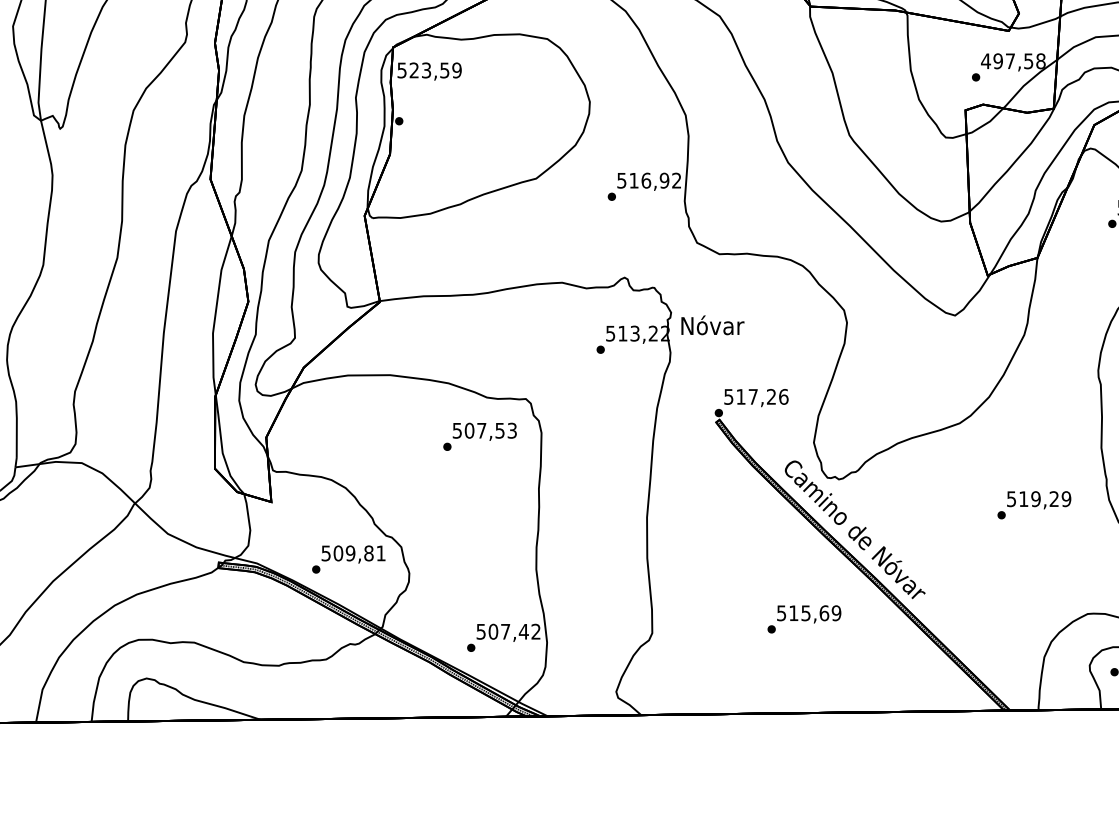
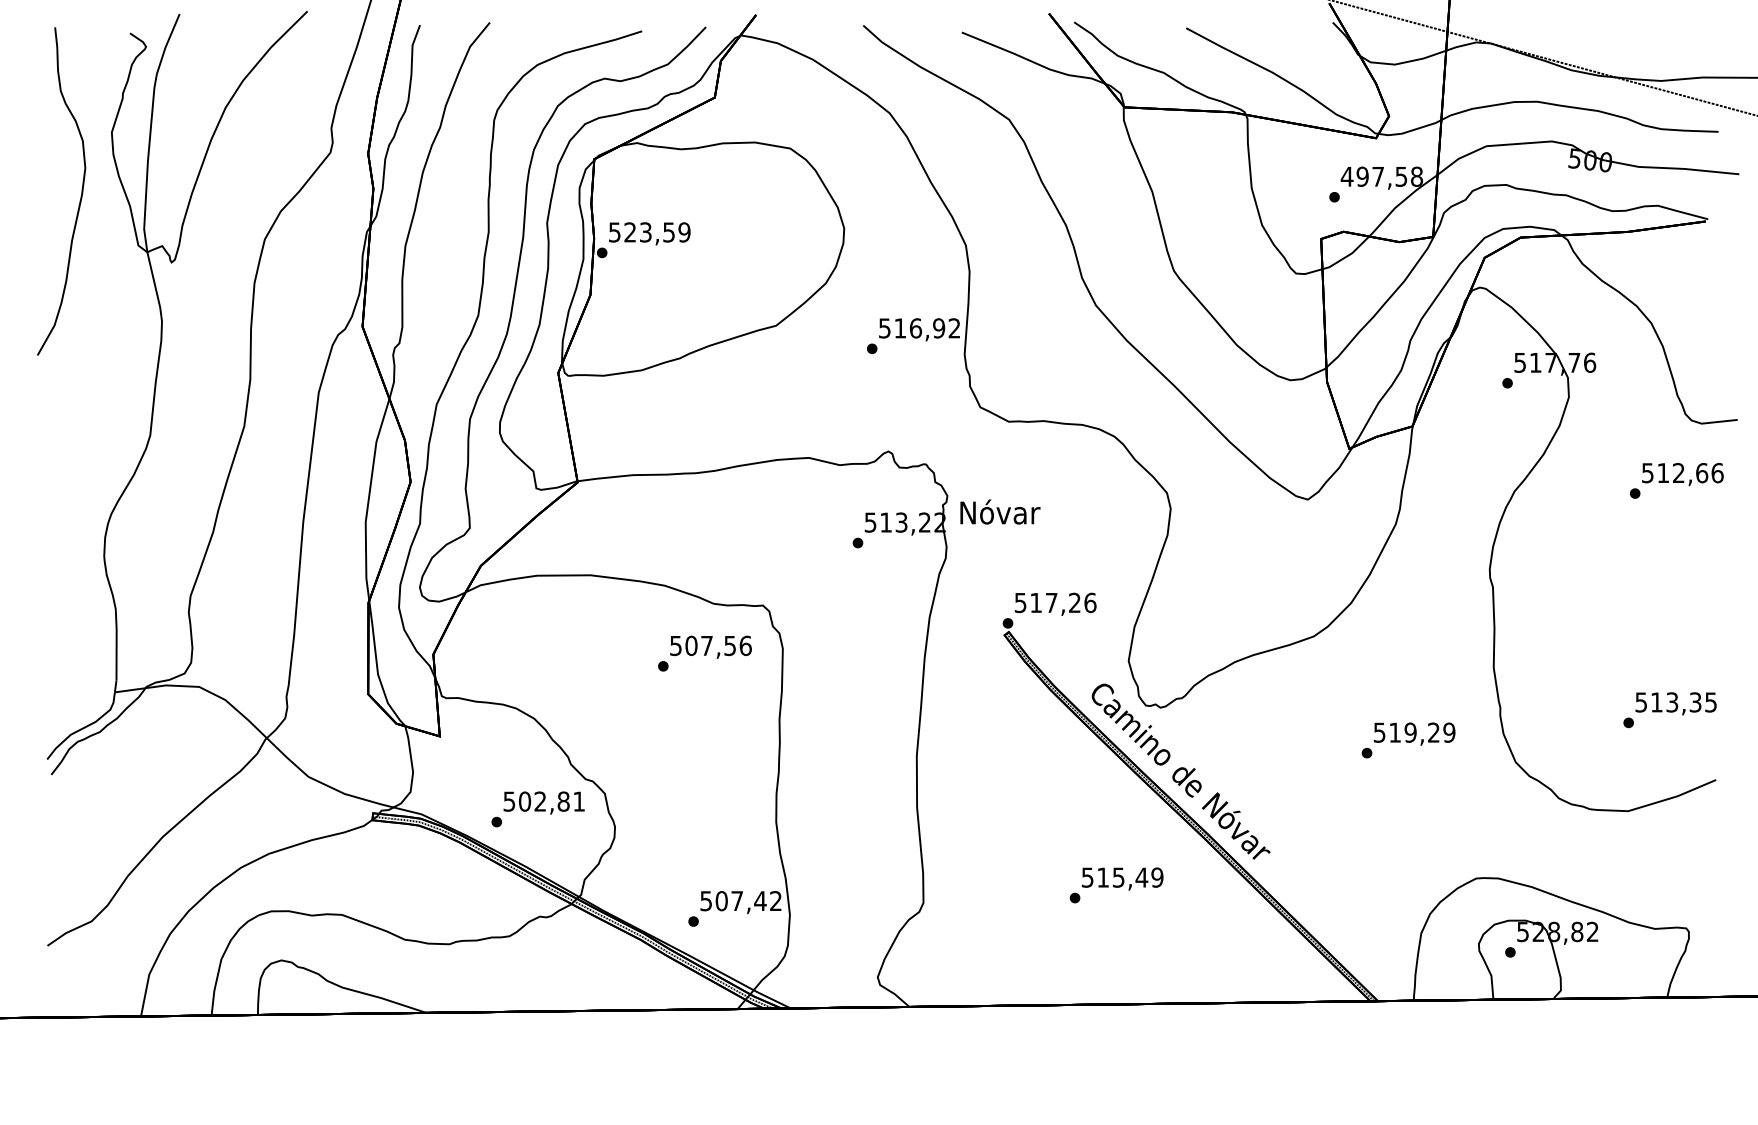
text: (429, 71) -> (649, 233), moved
text: (512, 430) -> (745, 645), 507,53 -> 507,56
text: (350, 553) -> (540, 801), 509,81 -> 502,81
text: (824, 613) -> (1141, 877), 515,69 -> 515,49

